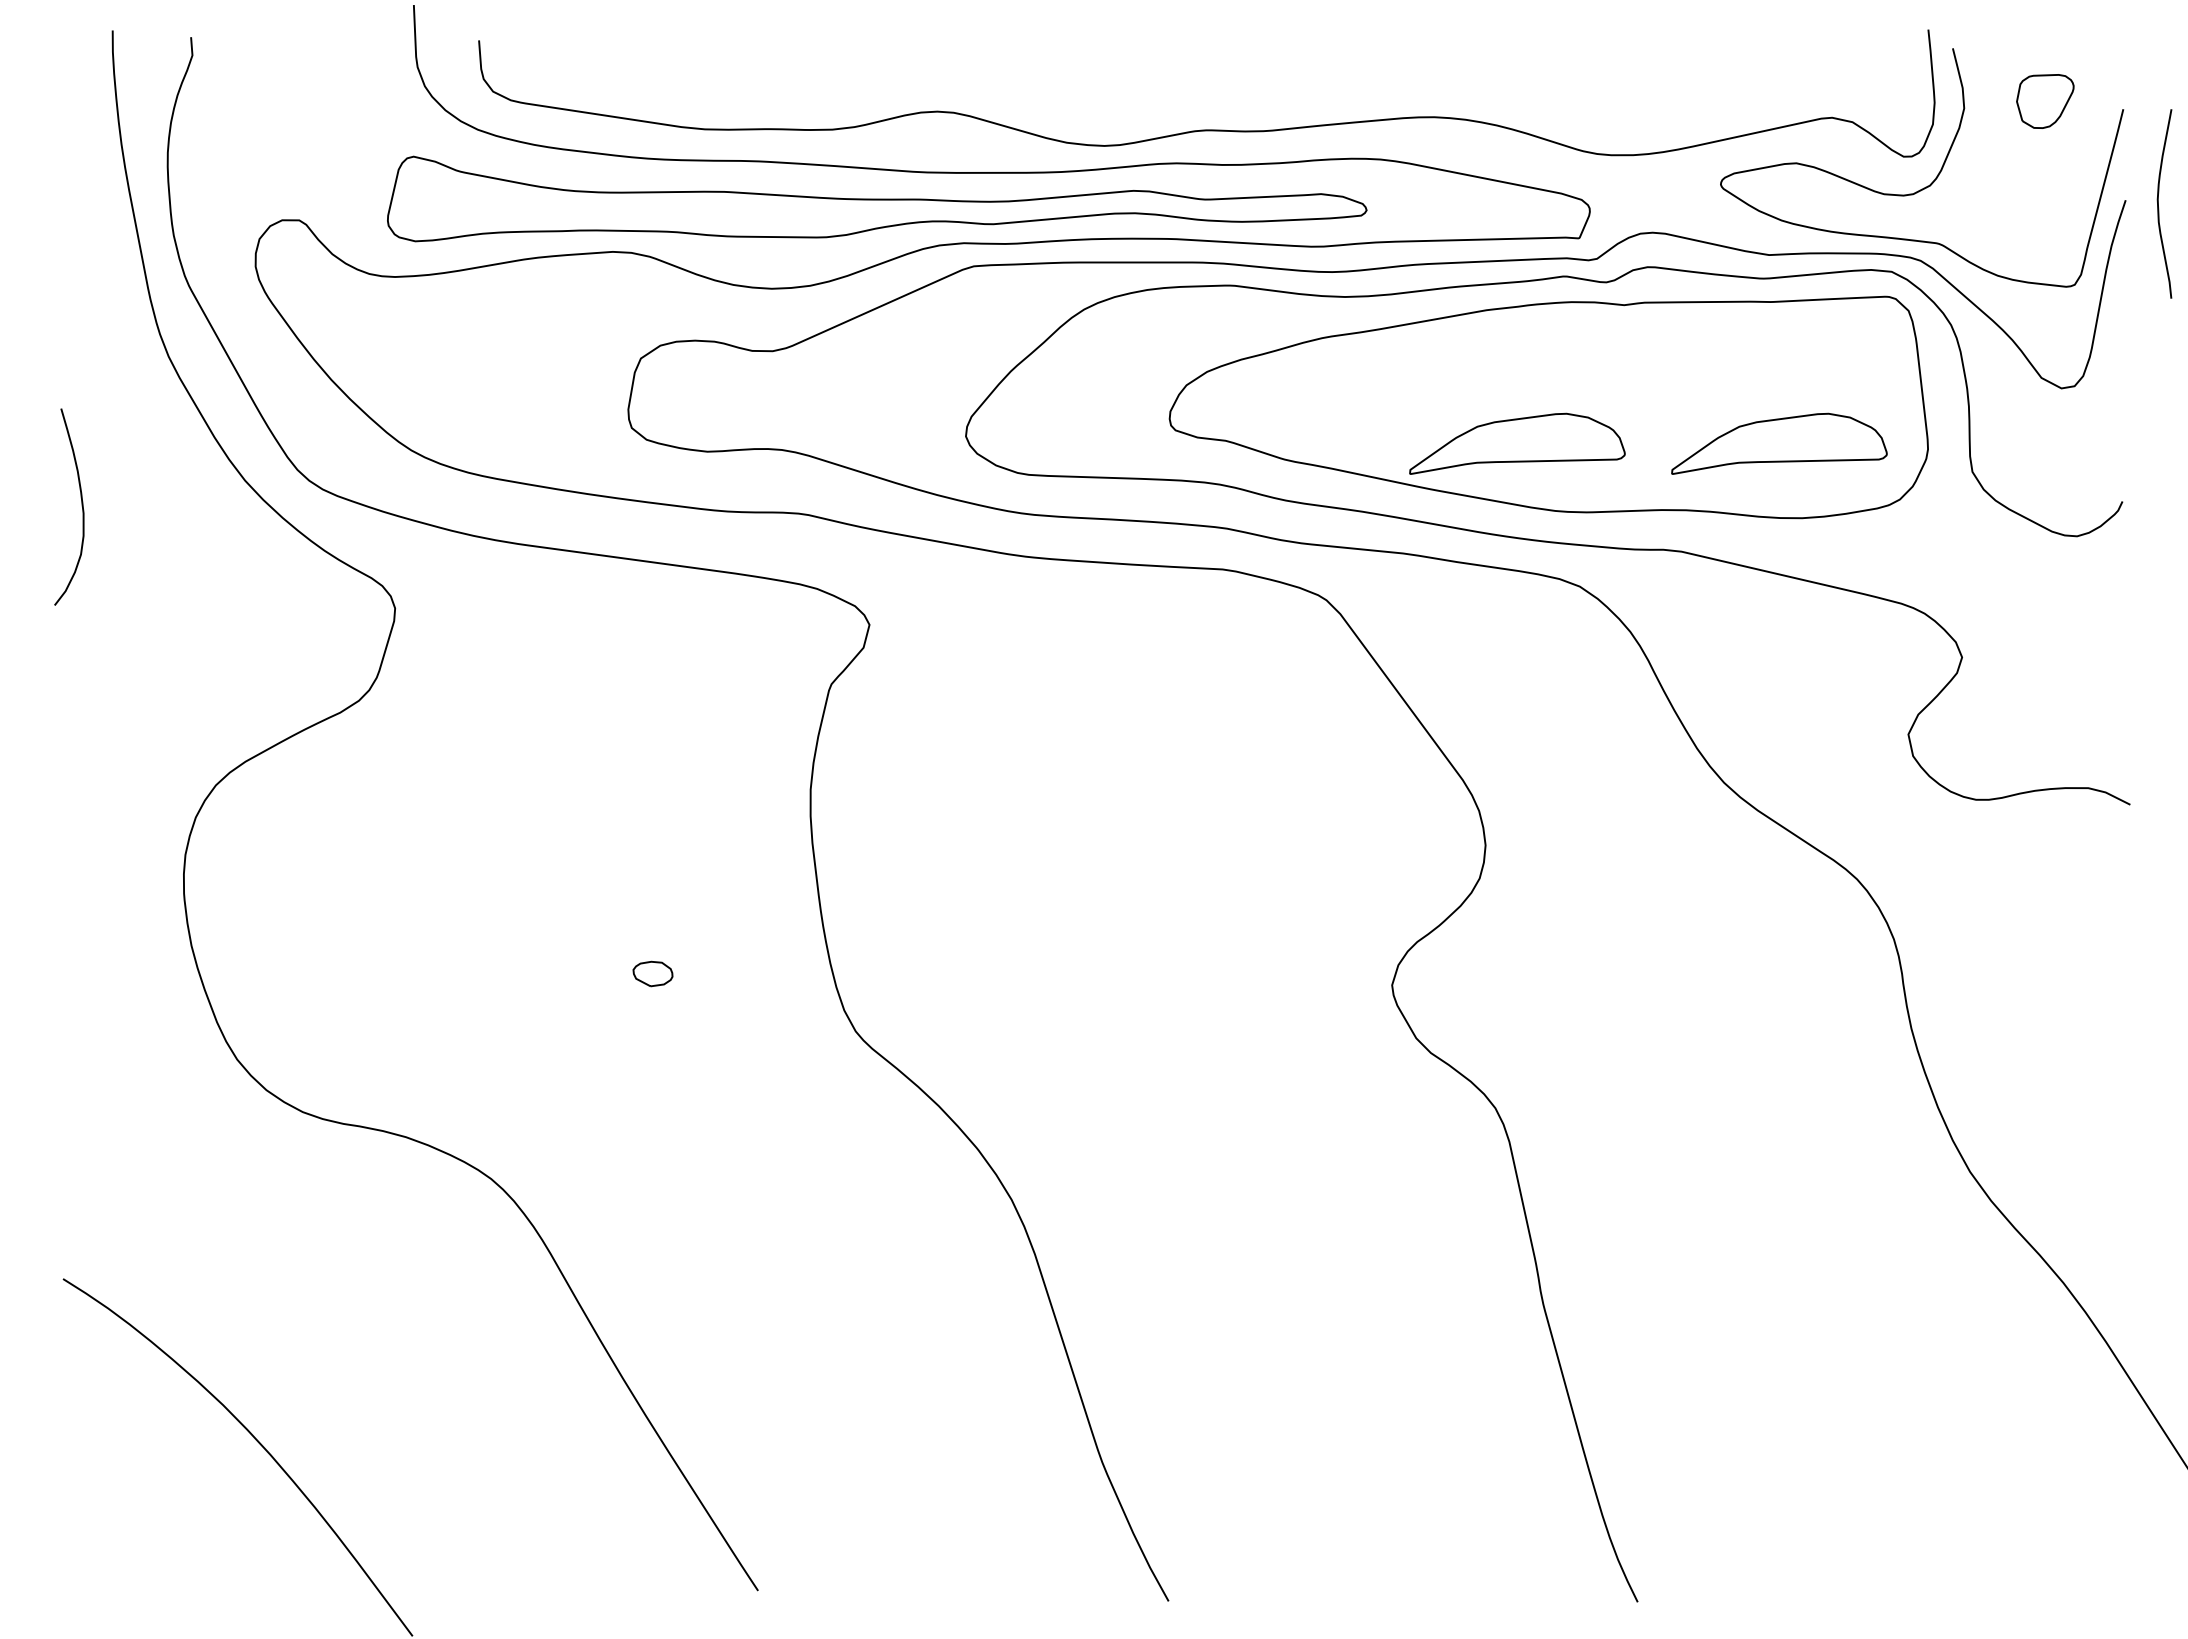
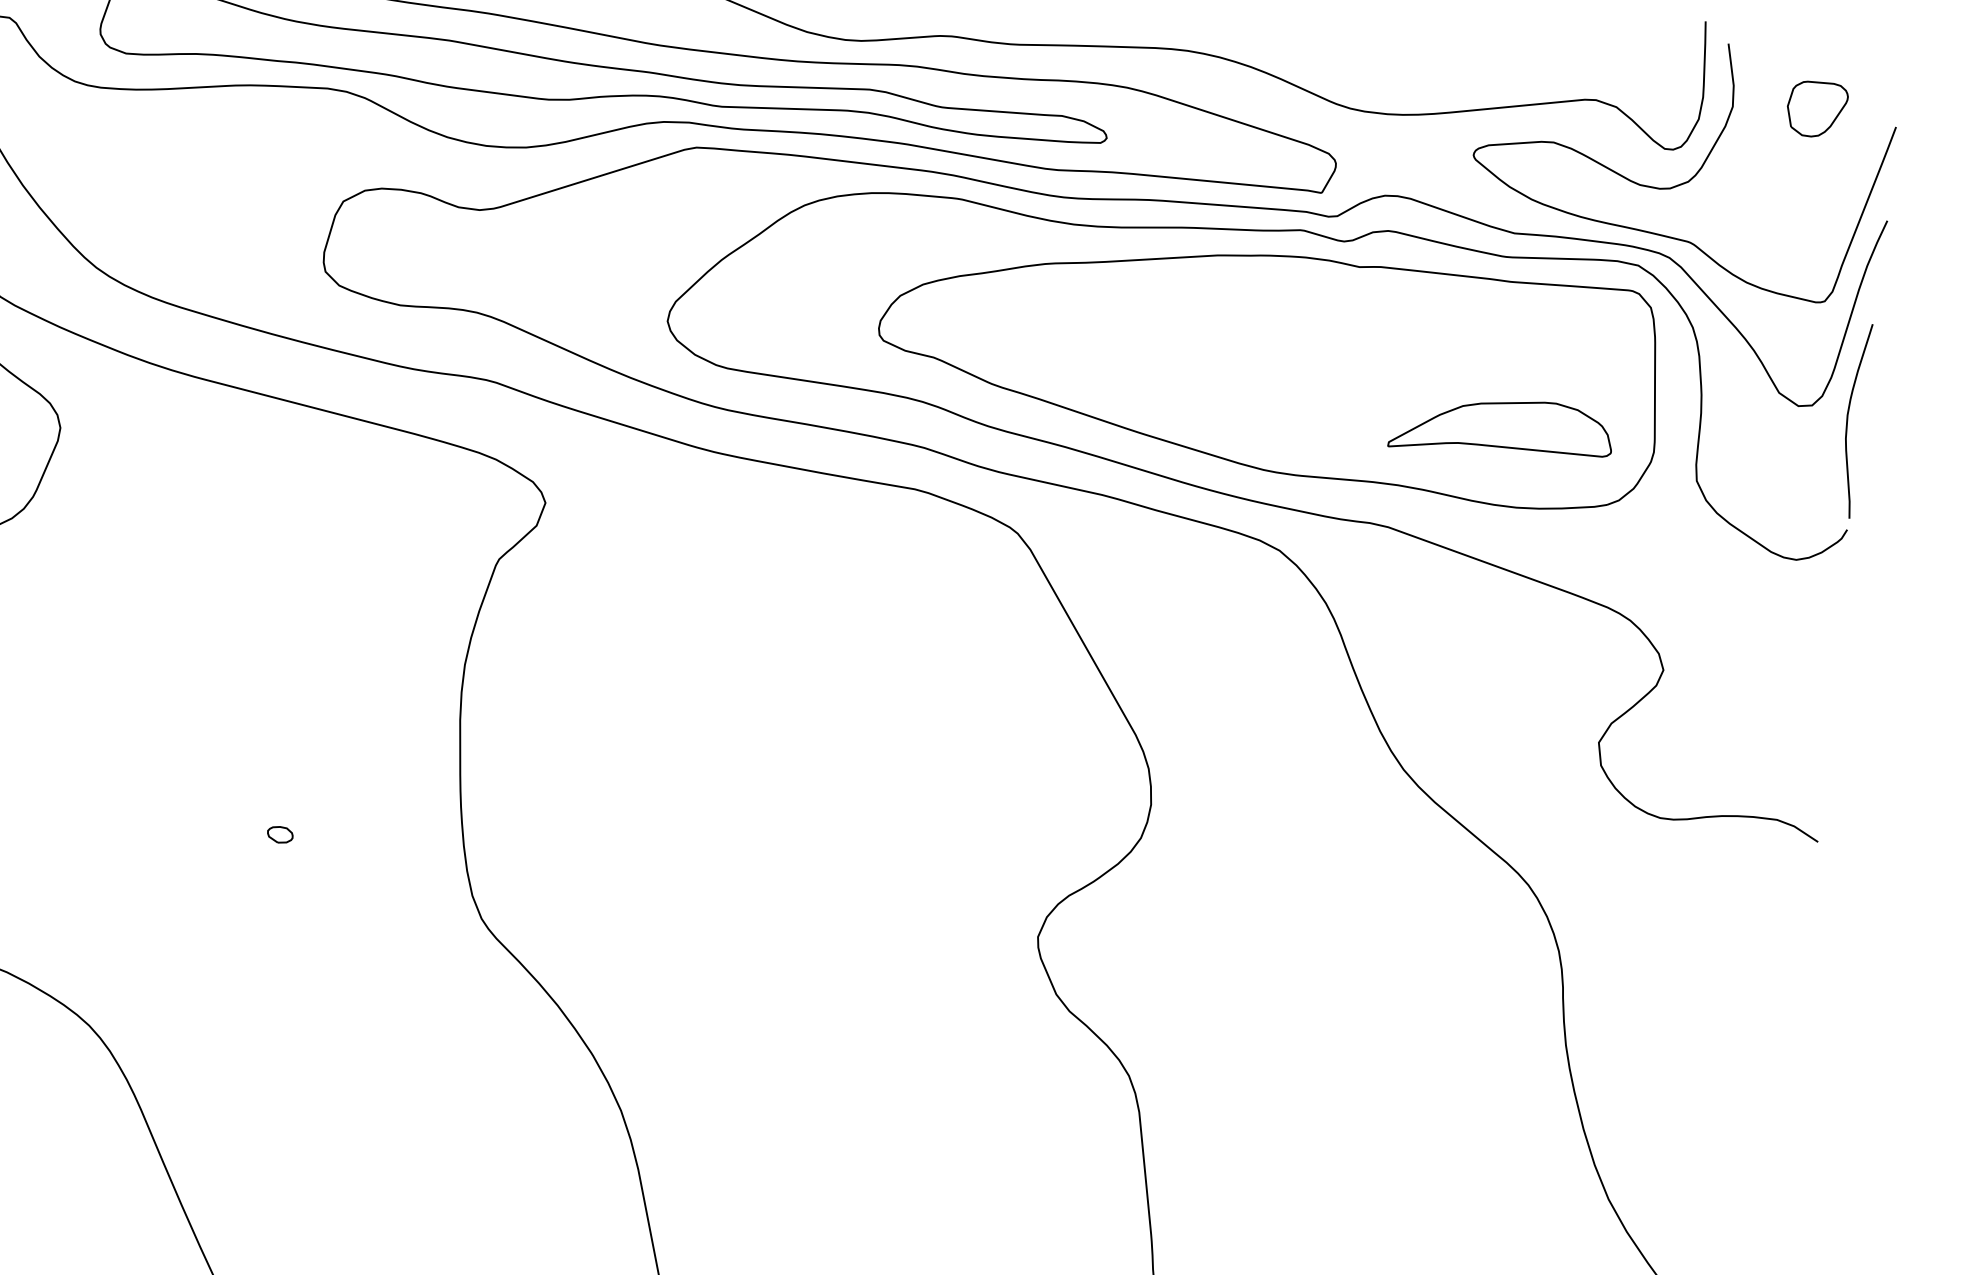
curve: (2158, 203) -> (1847, 419), moved
part: (1517, 443) -> (1233, 396), removed
part: (652, 973) -> (279, 834), size x0.62

